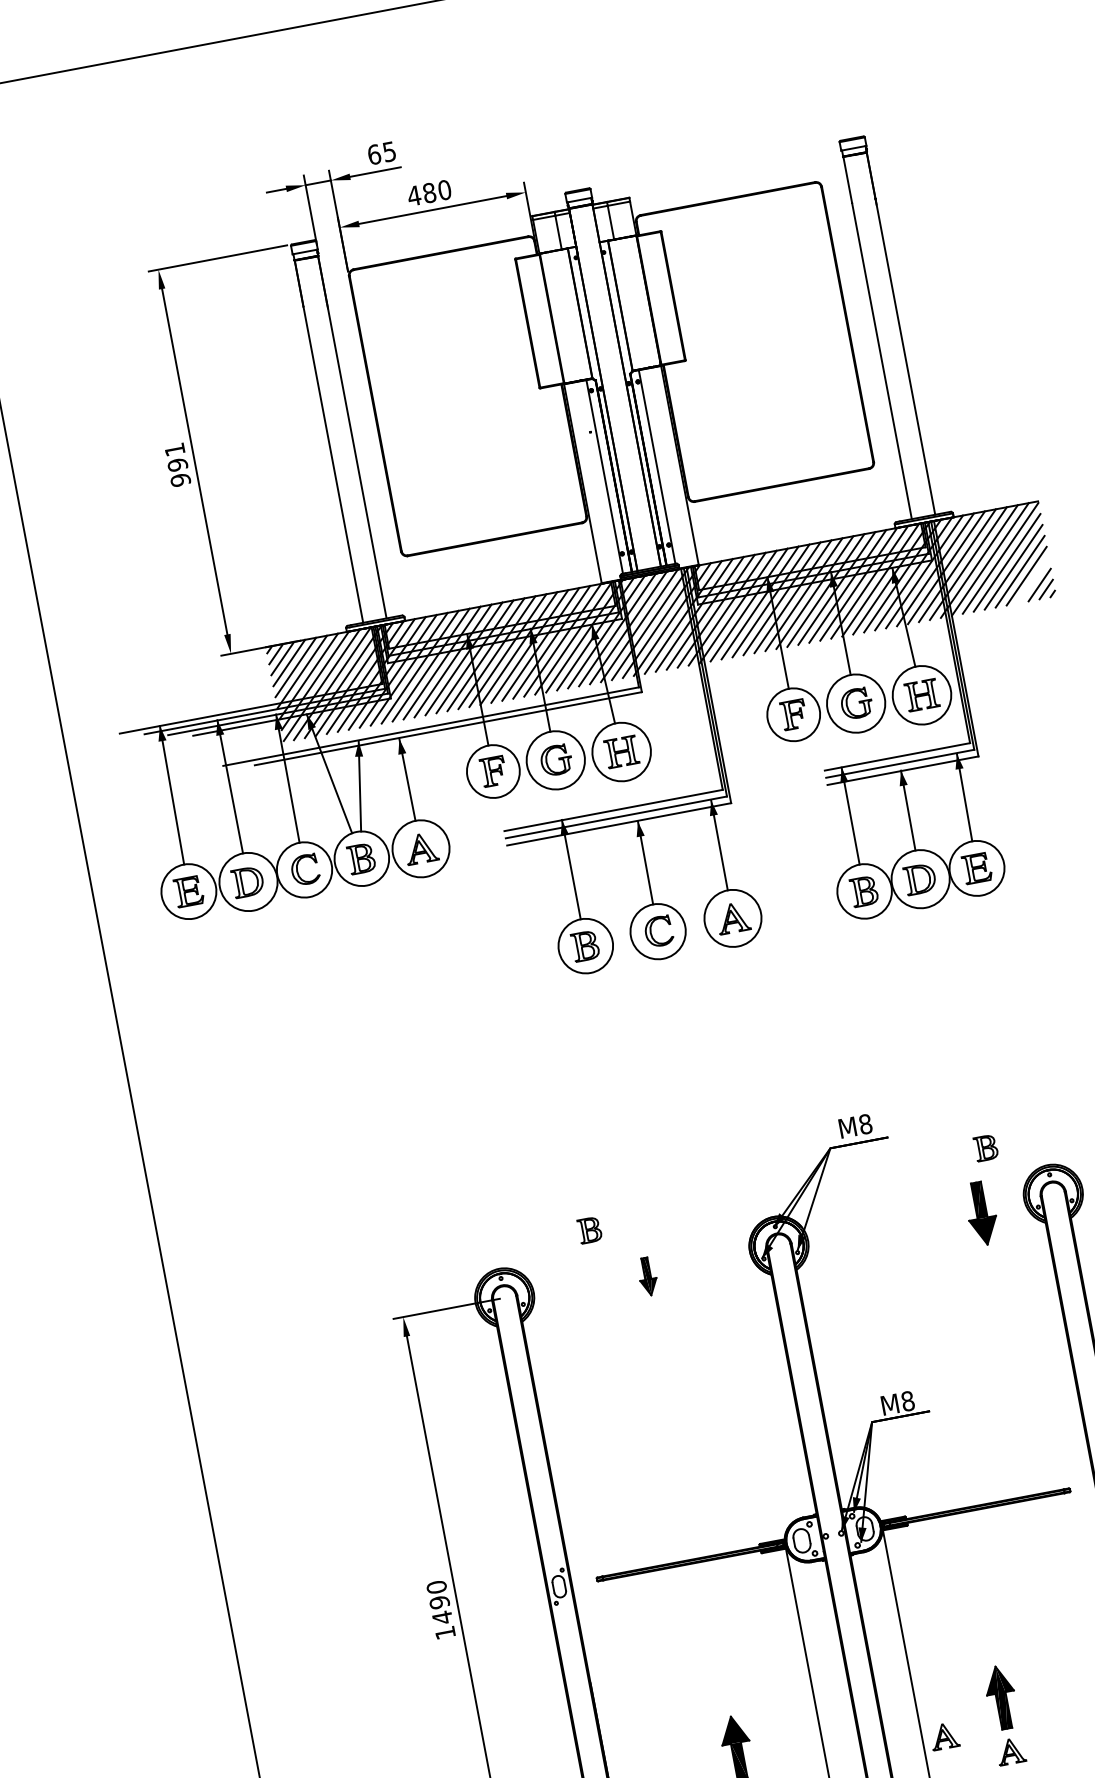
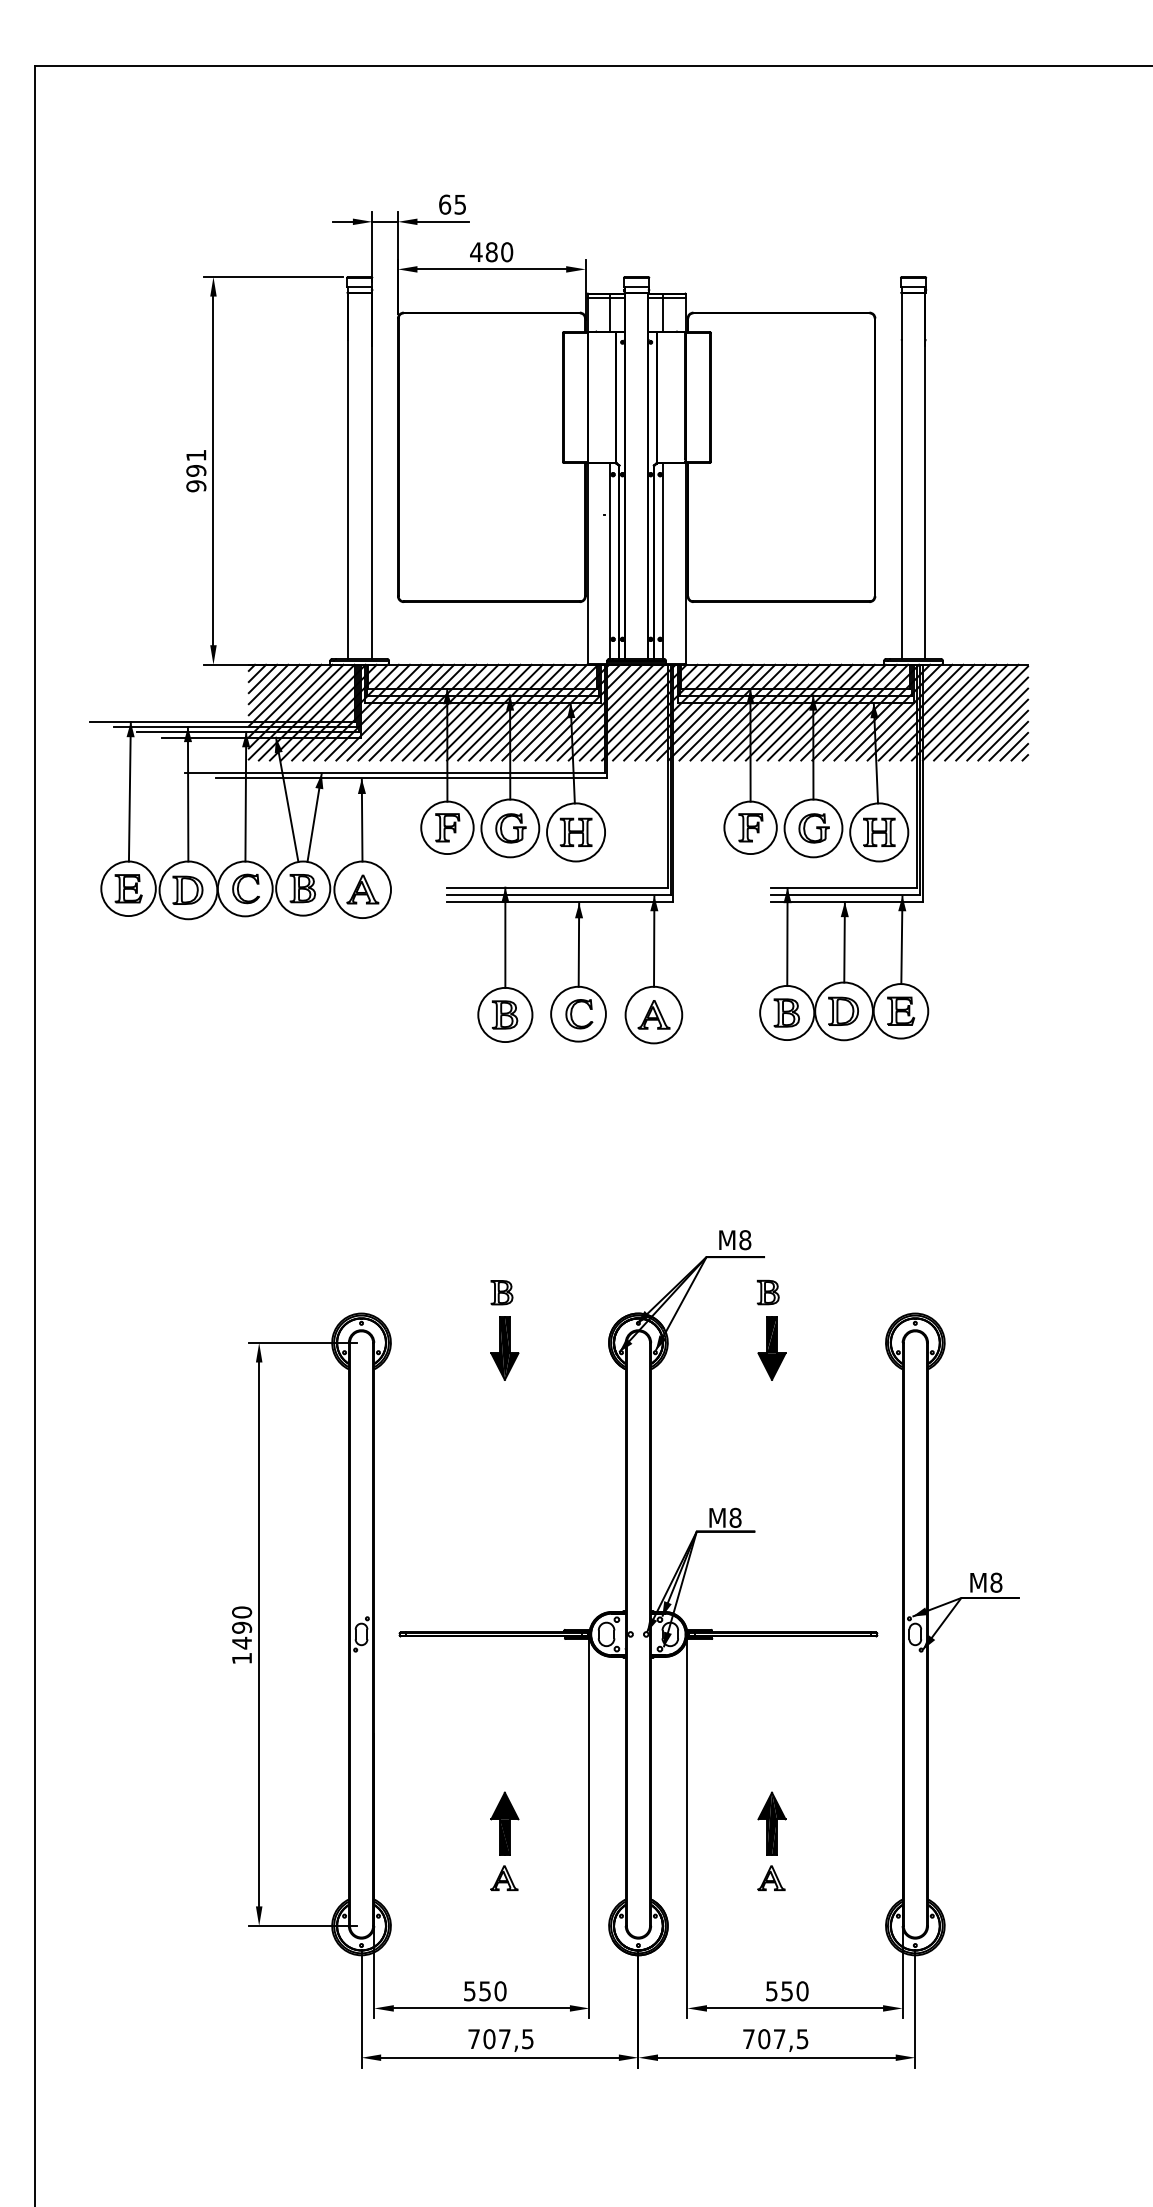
line: (1032, 580) -> (1008, 740), added
part: (985, 1148) -> (767, 1292), moved
part: (981, 1213) -> (771, 1348), moved
part: (589, 1230) -> (501, 1292), moved
part: (647, 1276) -> (504, 1348), size x1.67
part: (944, 1736) -> (709, 1851), removed

